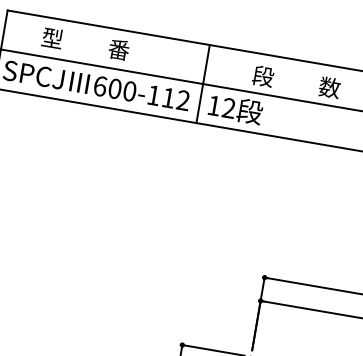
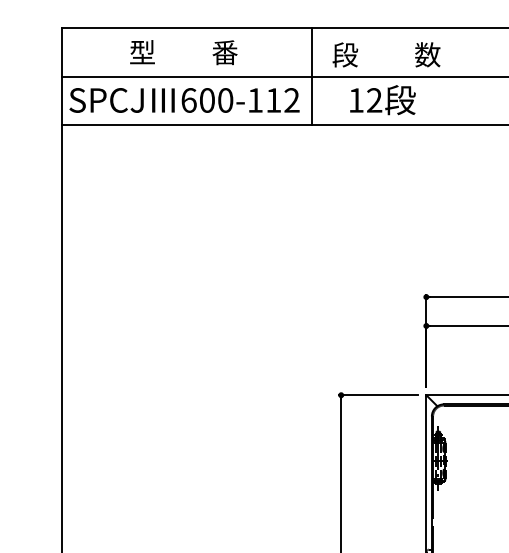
text: (85, 44) -> (183, 52), moved
text: (296, 81) -> (386, 54), moved
text: (235, 109) -> (382, 100), moved

